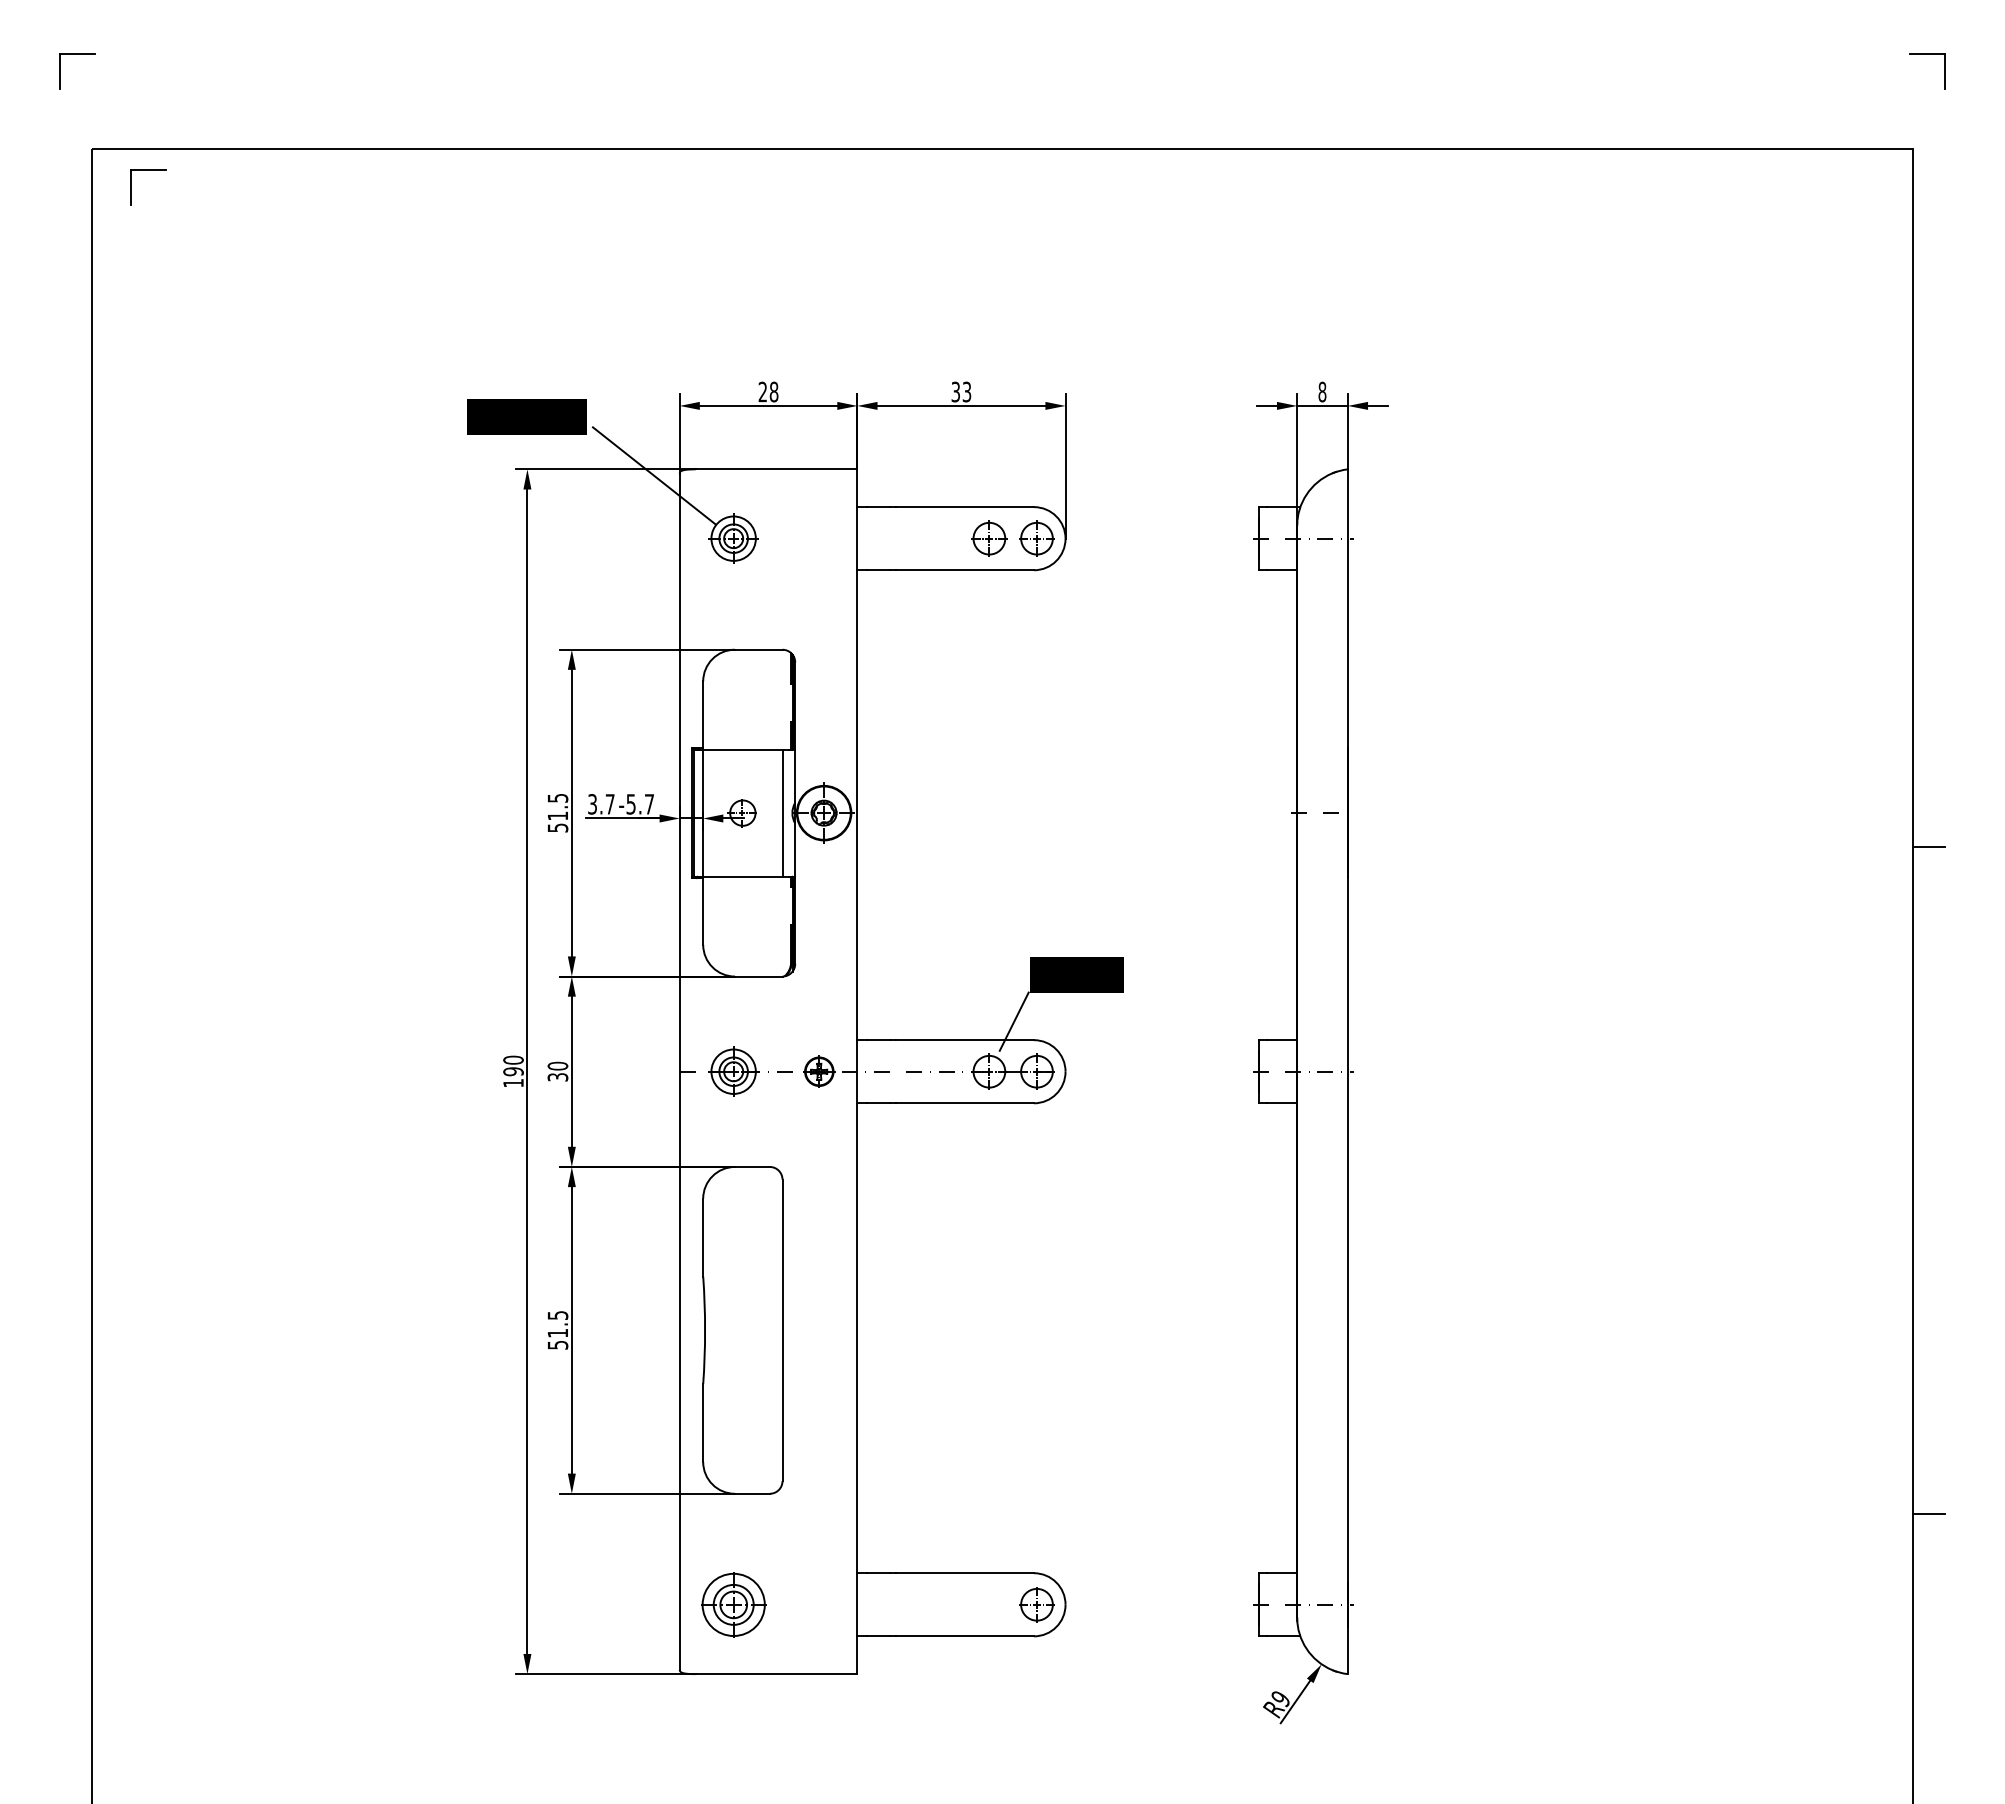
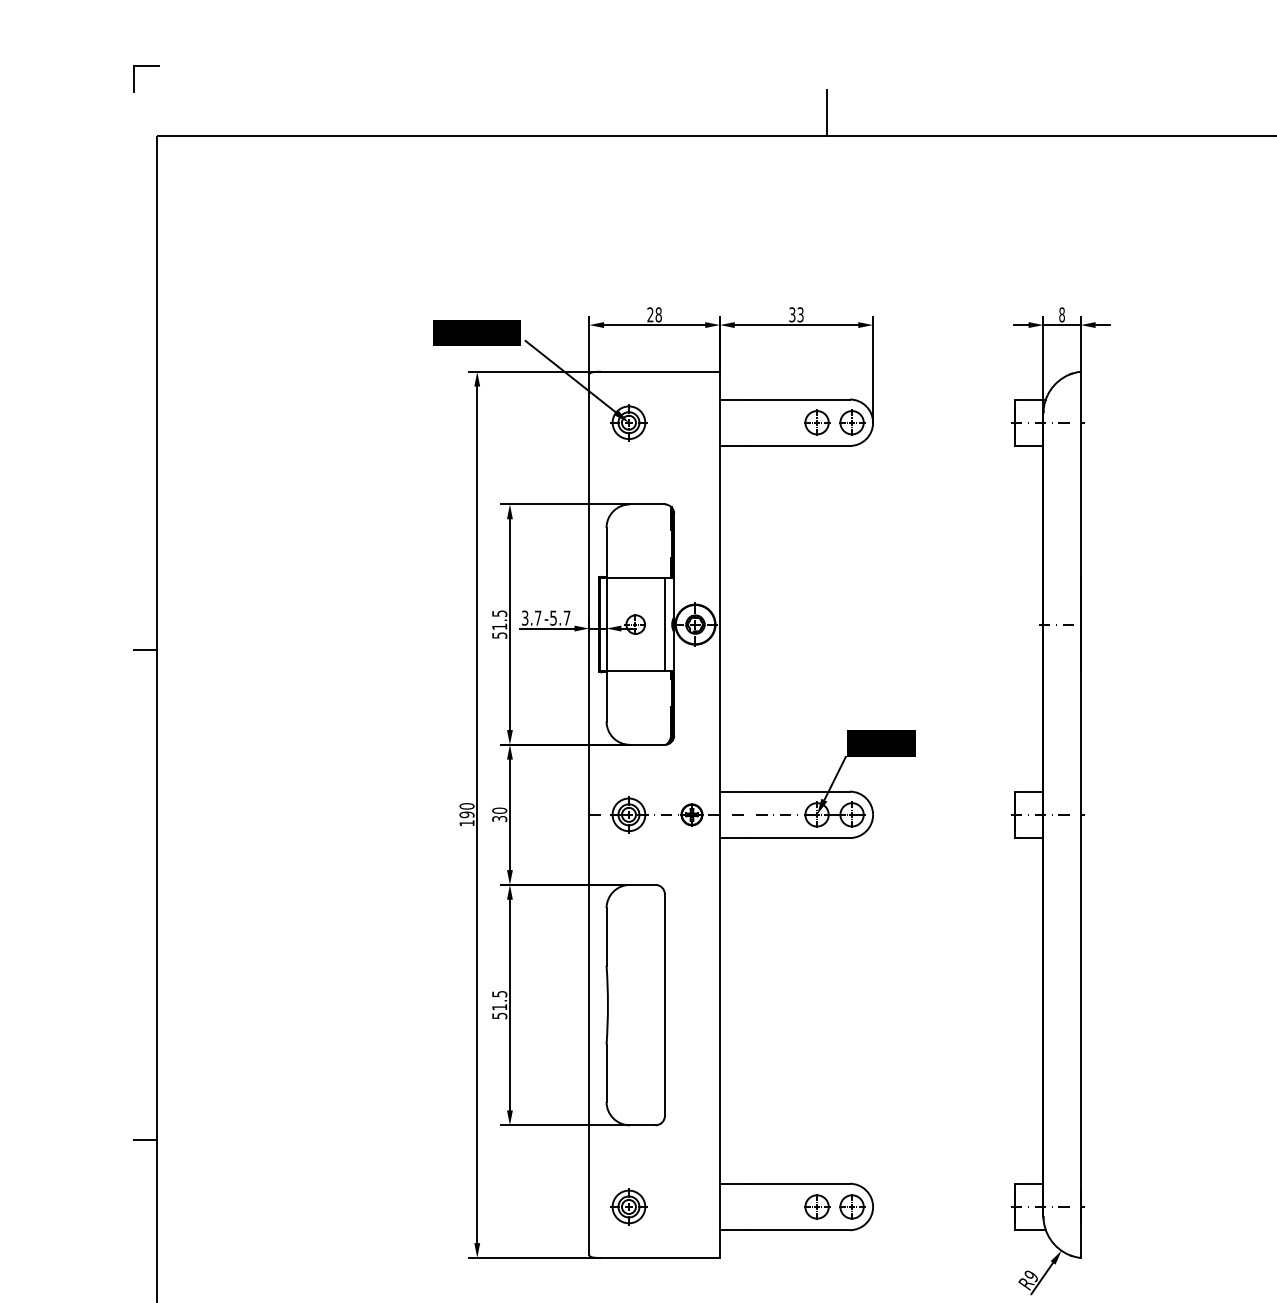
line: (1002, 117) -> (826, 112), added
part: (148, 170) -> (198, 151), removed
fill: (723, 529) -> (621, 415), added
line: (75, 847) -> (144, 649), added
fill: (996, 1060) -> (822, 806), added
line: (75, 1513) -> (144, 1139), added
part: (733, 1604) -> (628, 1206), size x0.71
part: (989, 1604) -> (817, 1206), added

